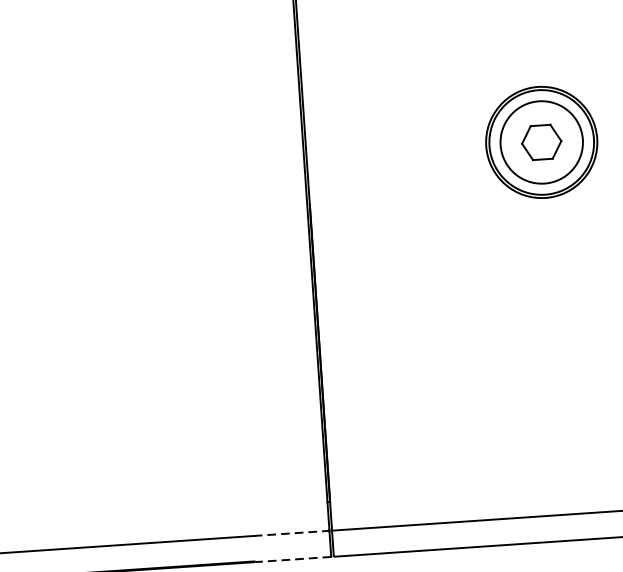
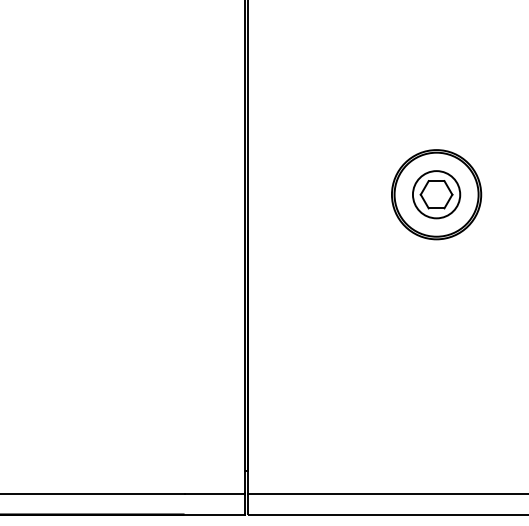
circle: (541, 142) -> (436, 194), size x0.71
line: (292, 533) -> (215, 494), dashed -> solid
line: (292, 560) -> (214, 515), dashed -> solid

